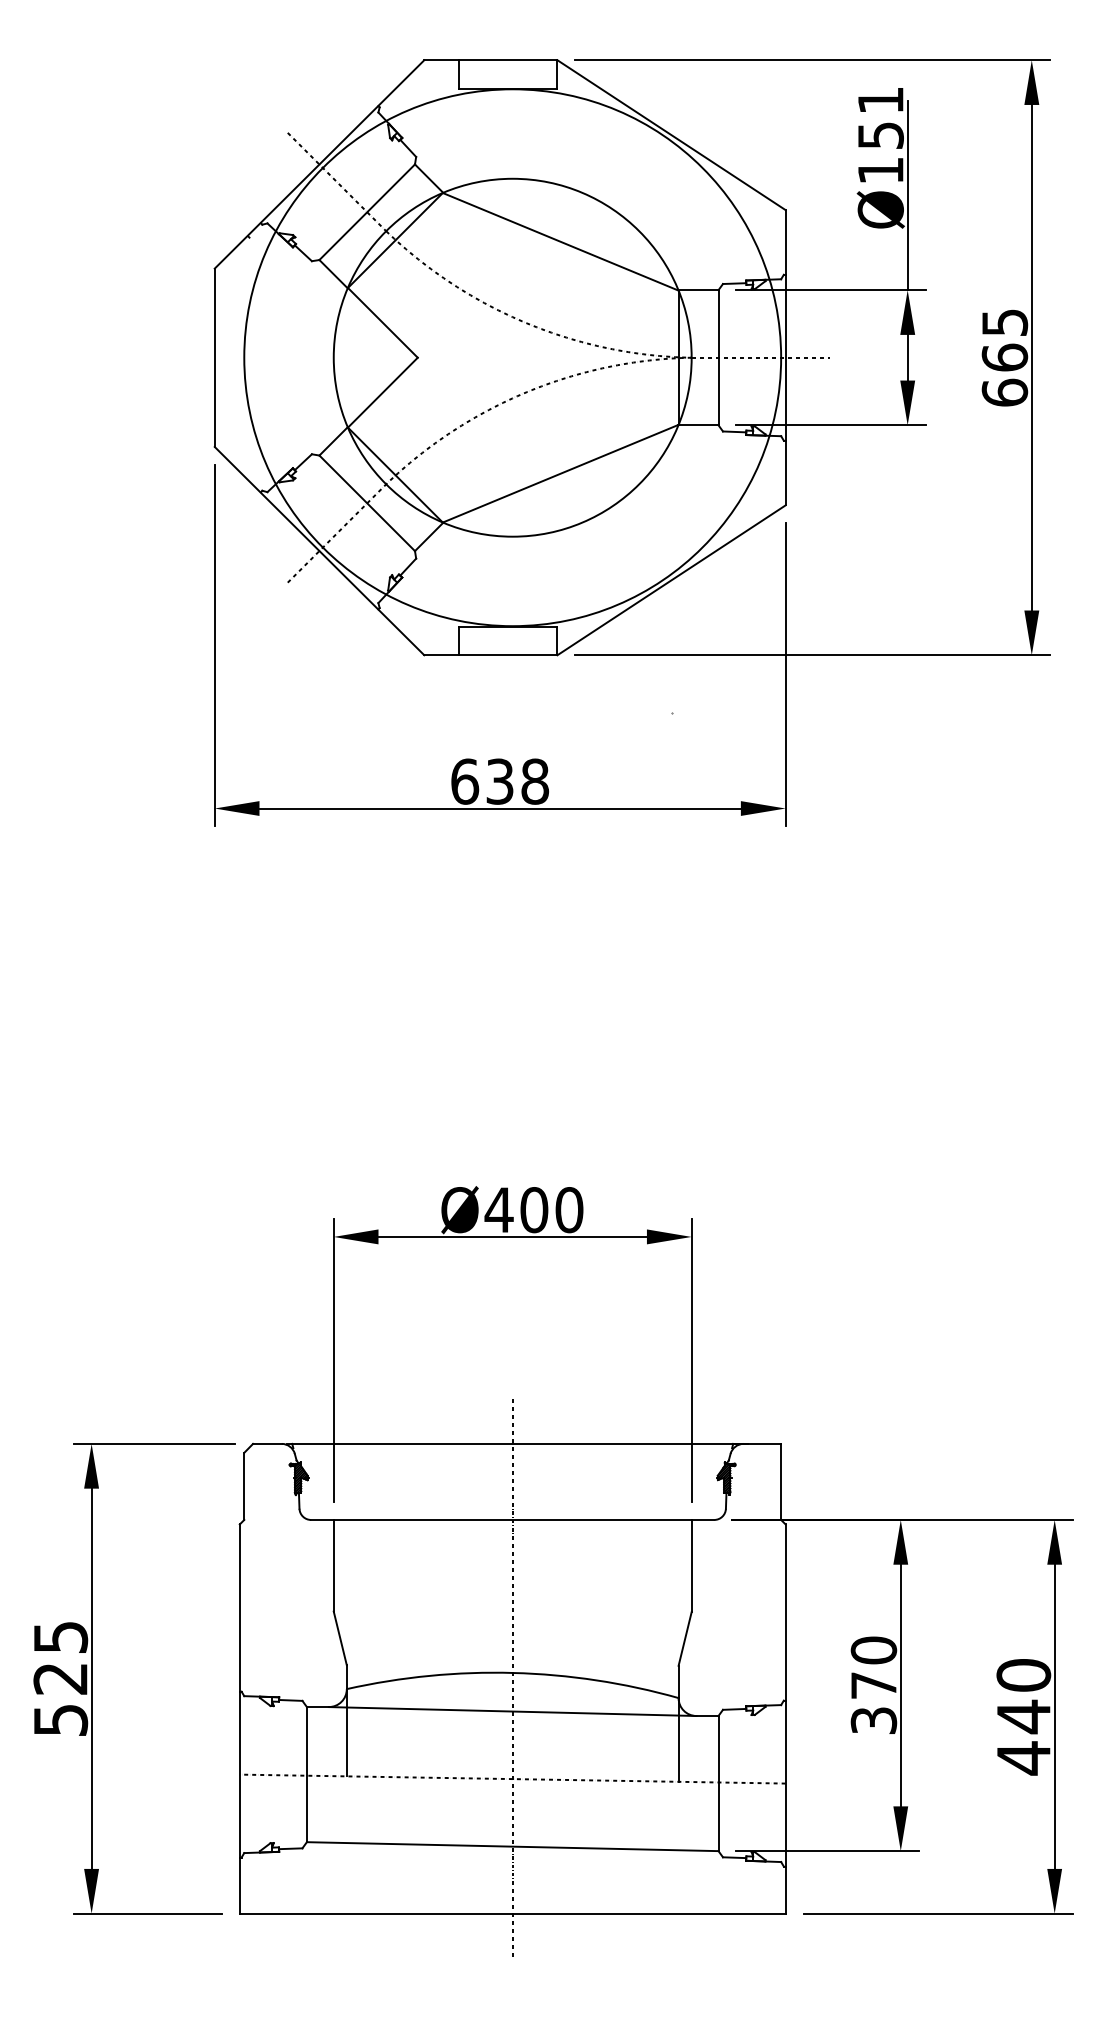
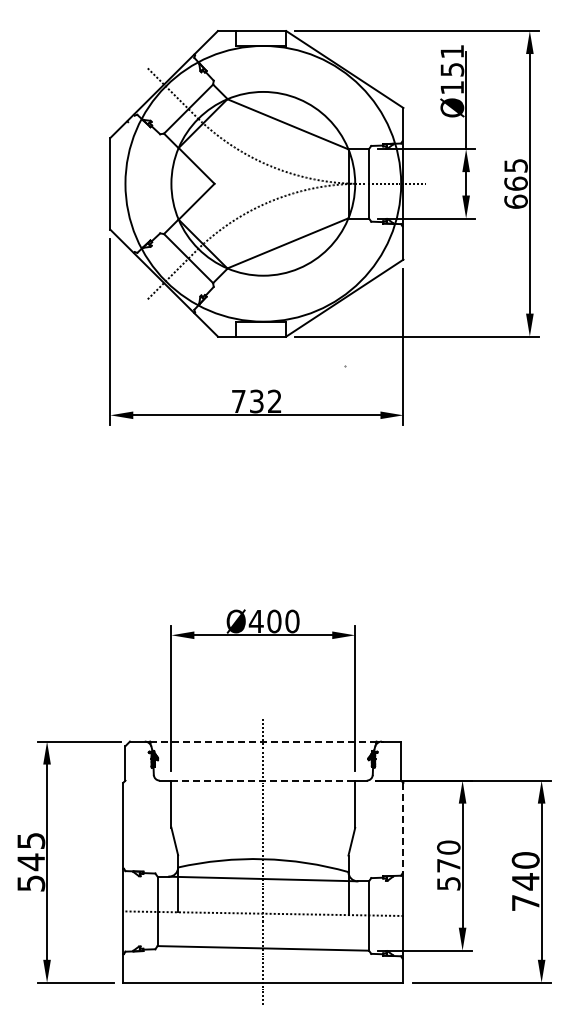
text: (499, 781) -> (256, 401), 638 -> 732
line: (520, 1443) -> (267, 741), solid -> dashed
line: (513, 1519) -> (263, 780), solid -> dashed
line: (785, 1613) -> (403, 828), solid -> dashed
text: (59, 1679) -> (30, 862), 525 -> 545
text: (873, 1720) -> (448, 883), 370 -> 570
text: (1023, 1757) -> (525, 902), 440 -> 740

